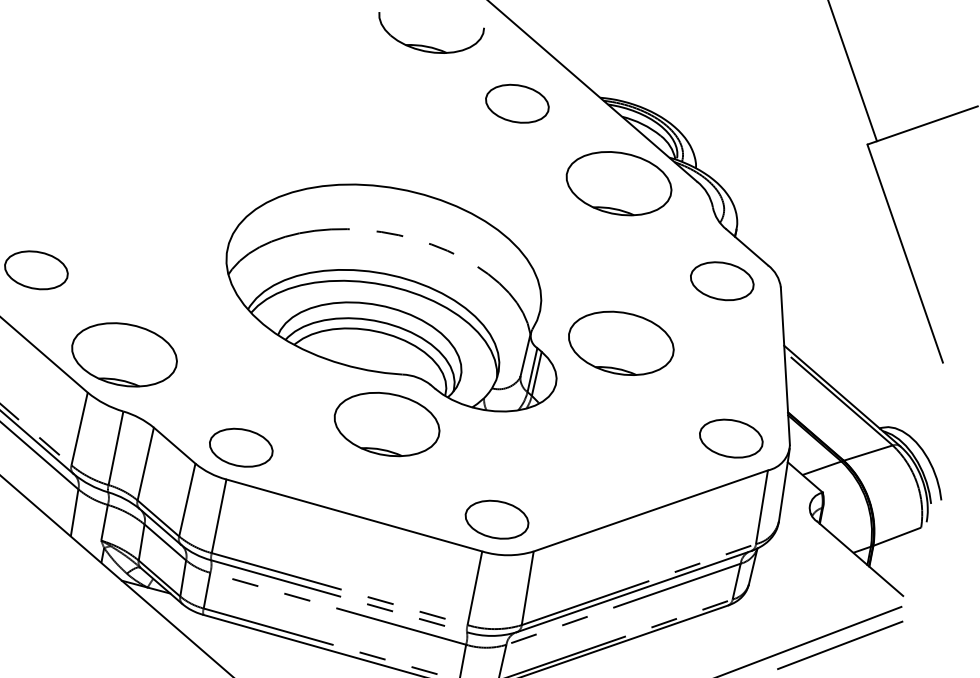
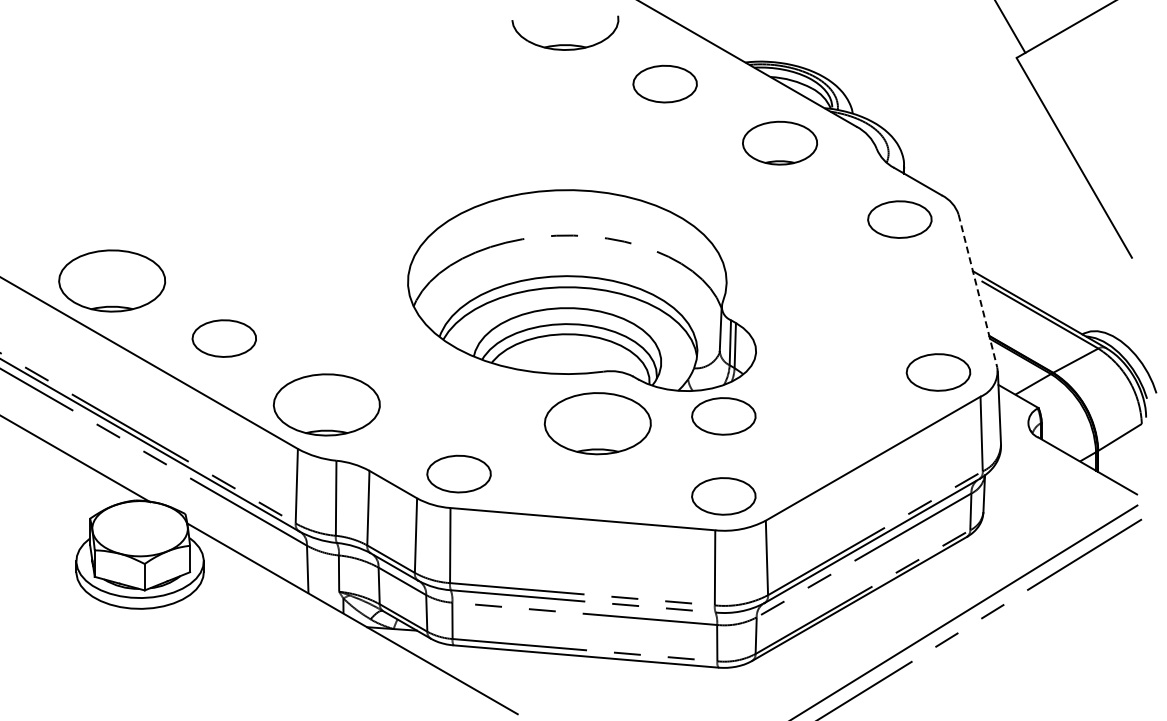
part: (618, 182) -> (779, 142), size x0.7
part: (621, 343) -> (812, 299), removed
line: (784, 366) -> (977, 291), solid -> dashed
part: (511, 441) -> (723, 416), added

